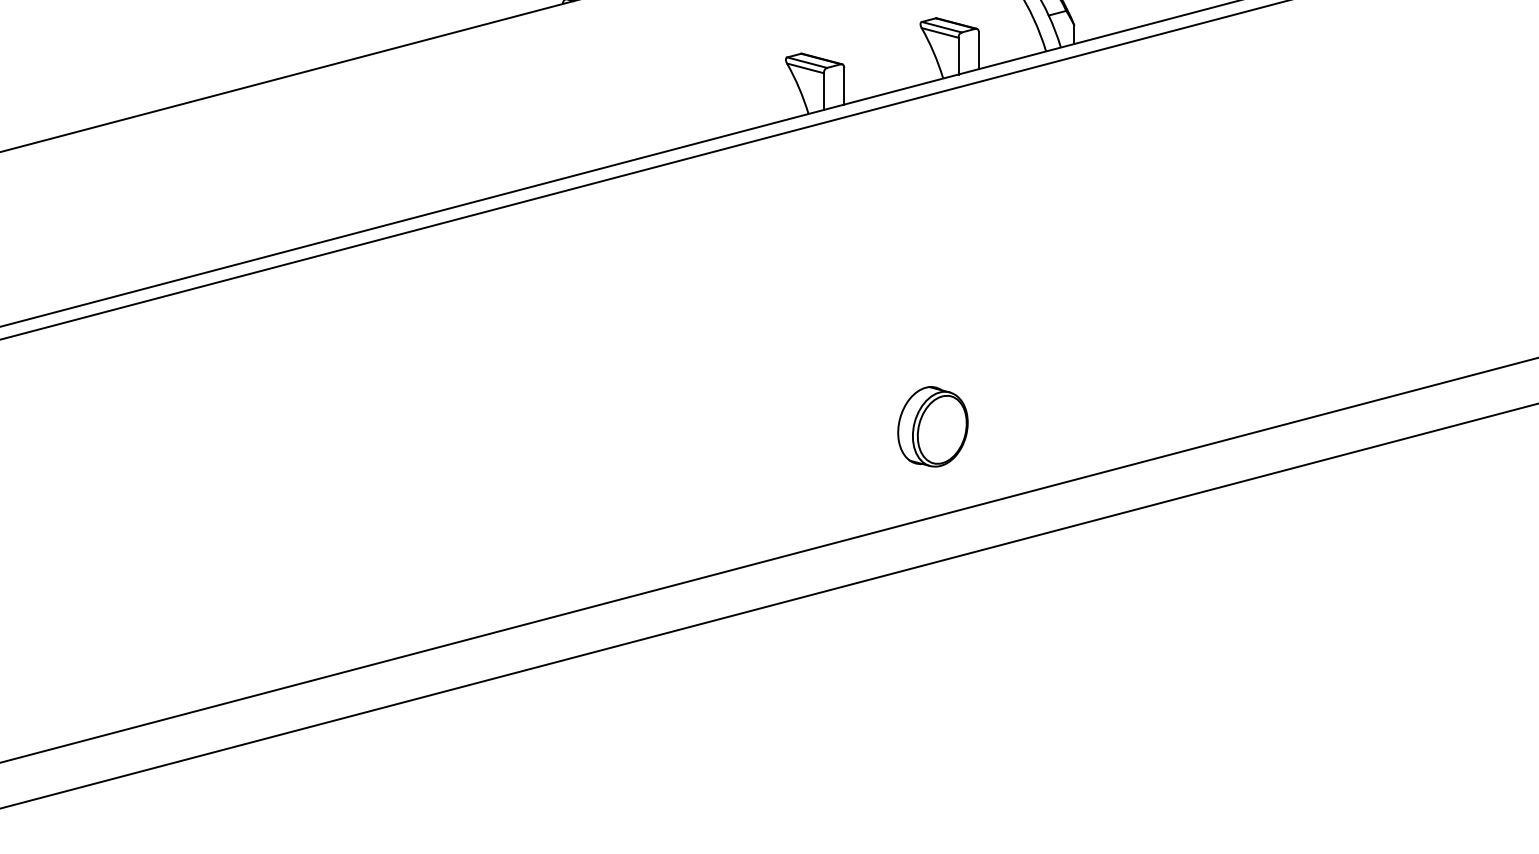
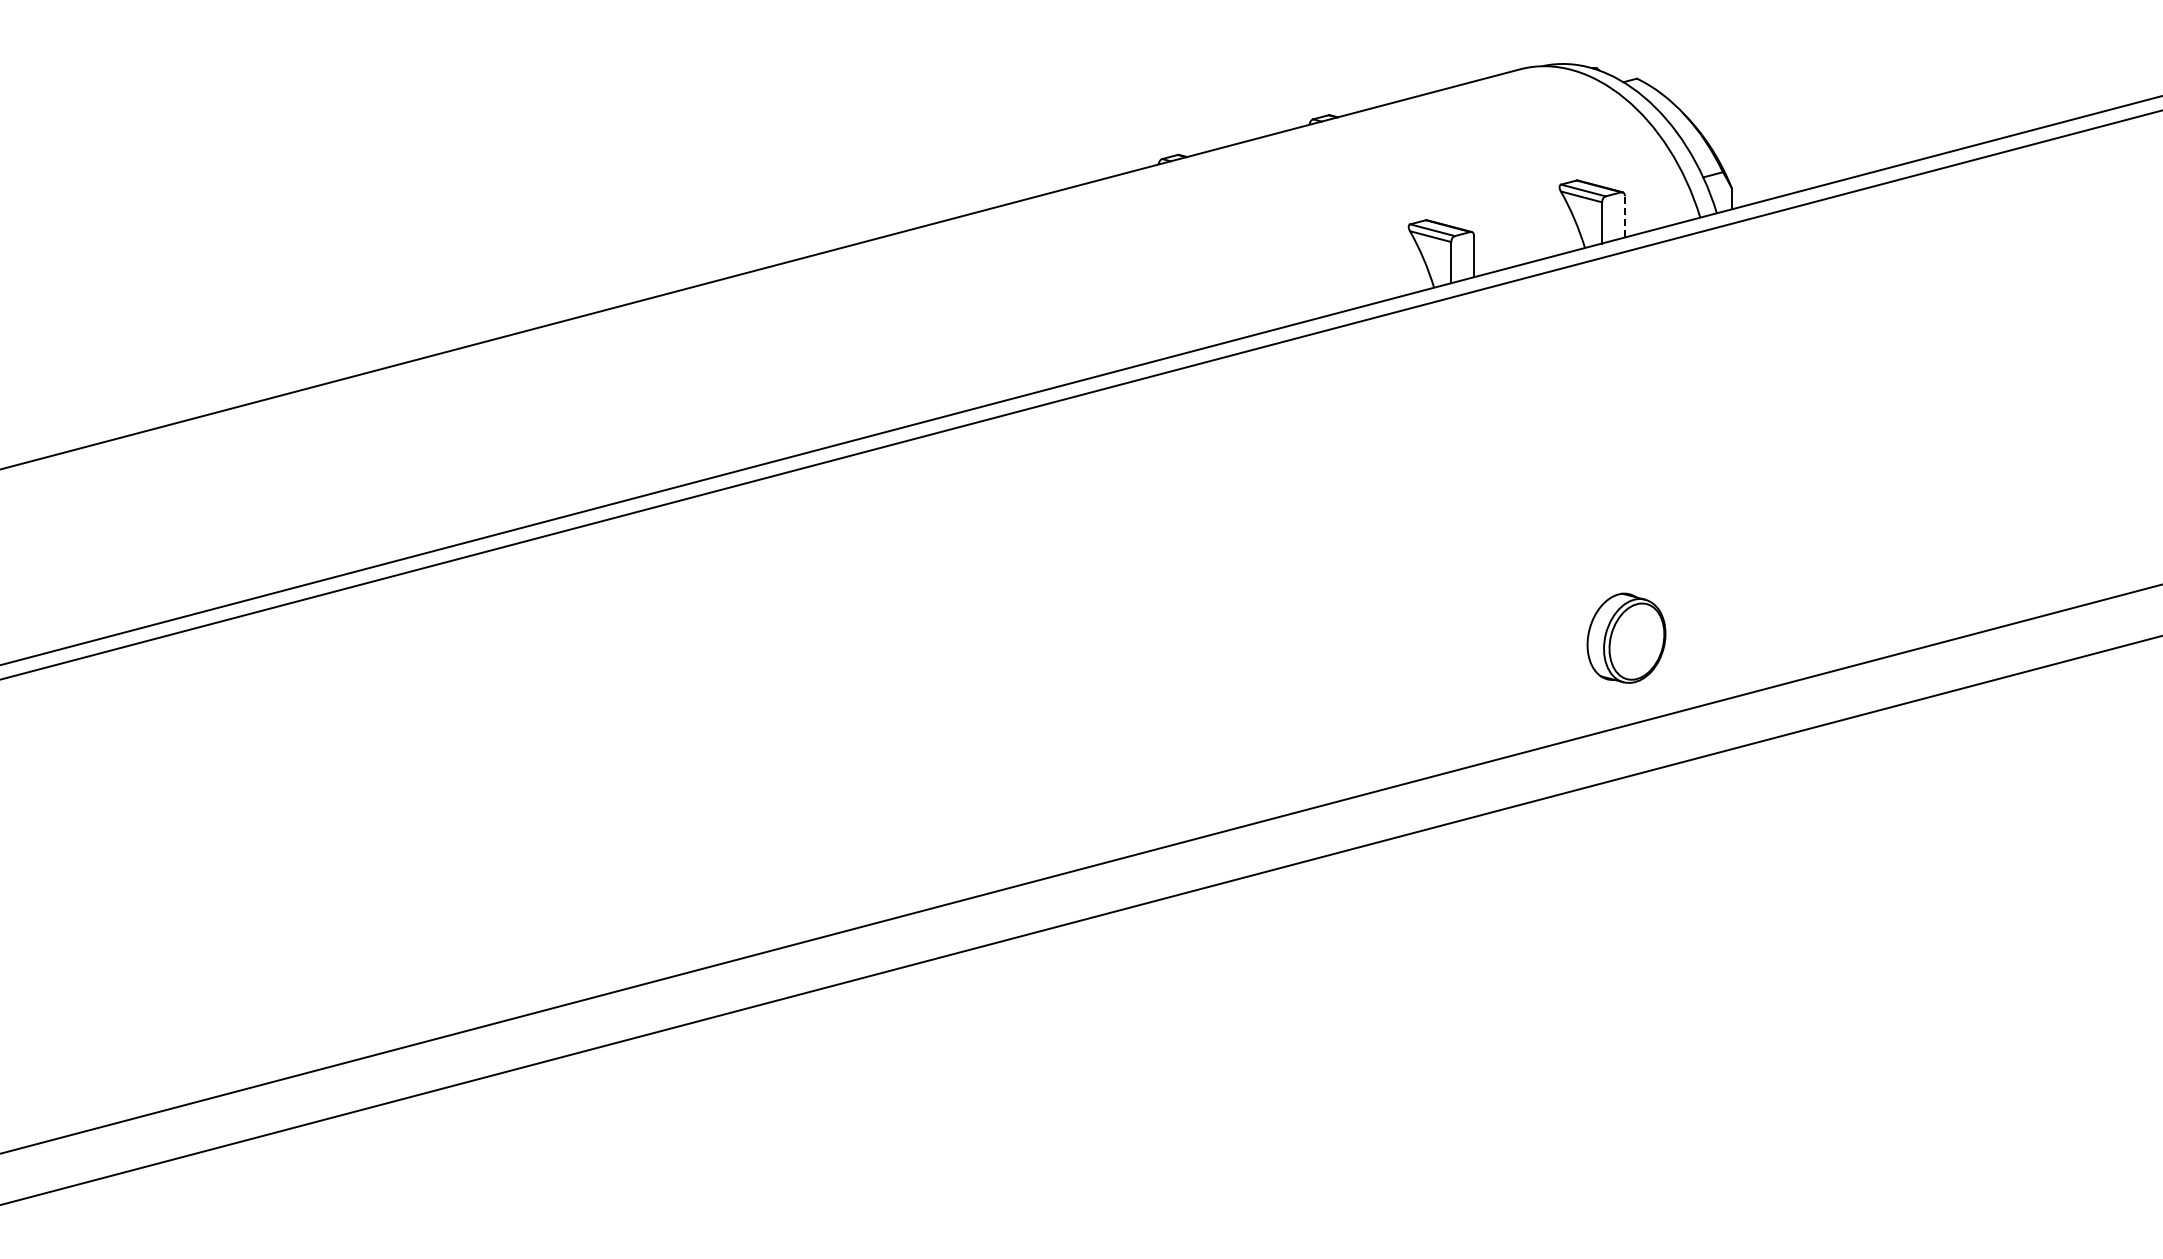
line: (978, 50) -> (1624, 216), solid -> dashed
part: (932, 426) -> (1626, 637), moved

